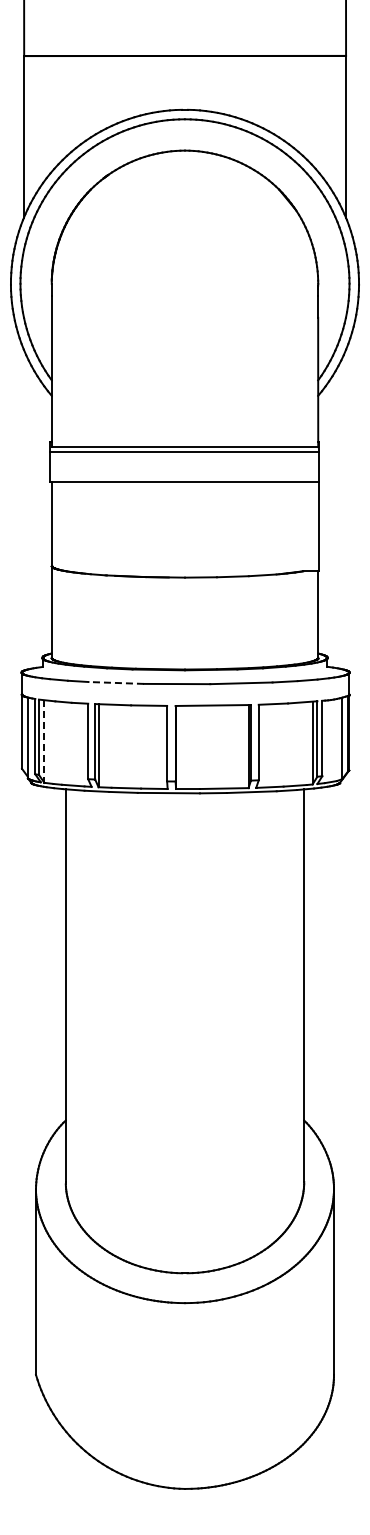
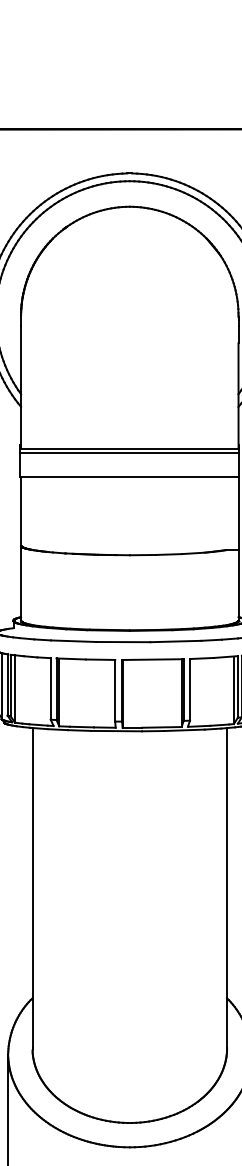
line: (116, 682) -> (73, 640), dashed -> solid
line: (44, 742) -> (15, 689), dashed -> solid

